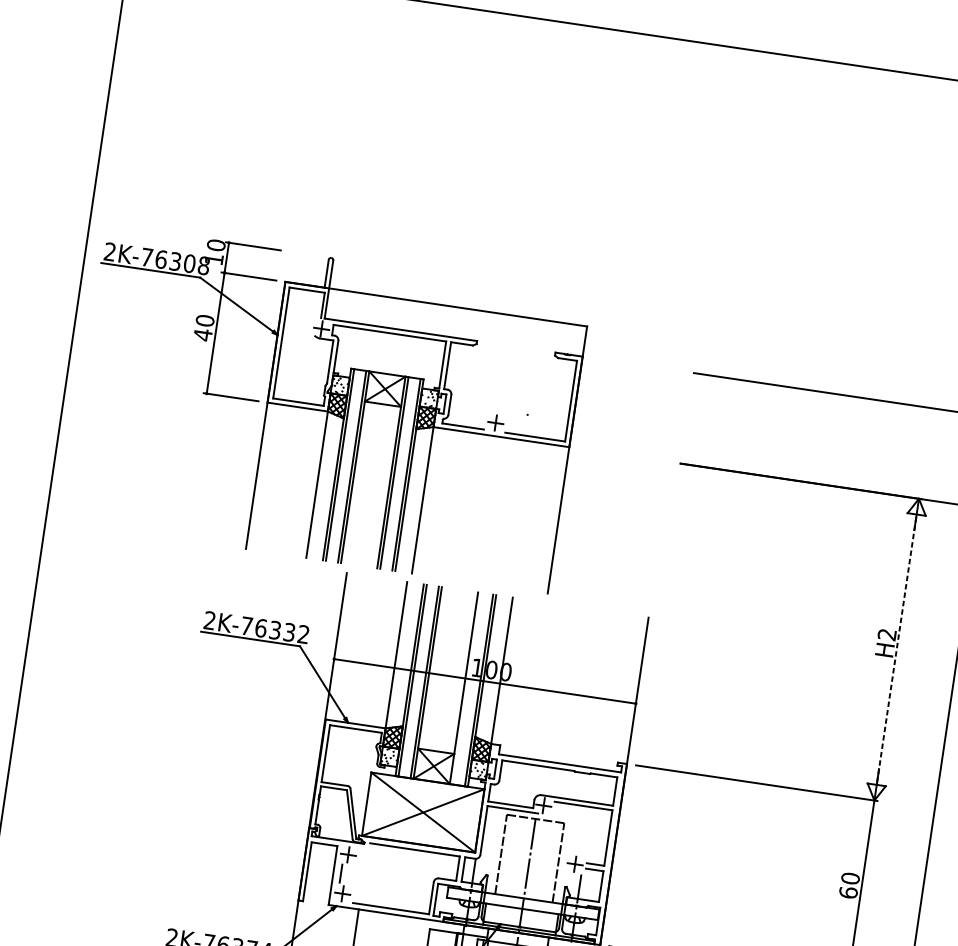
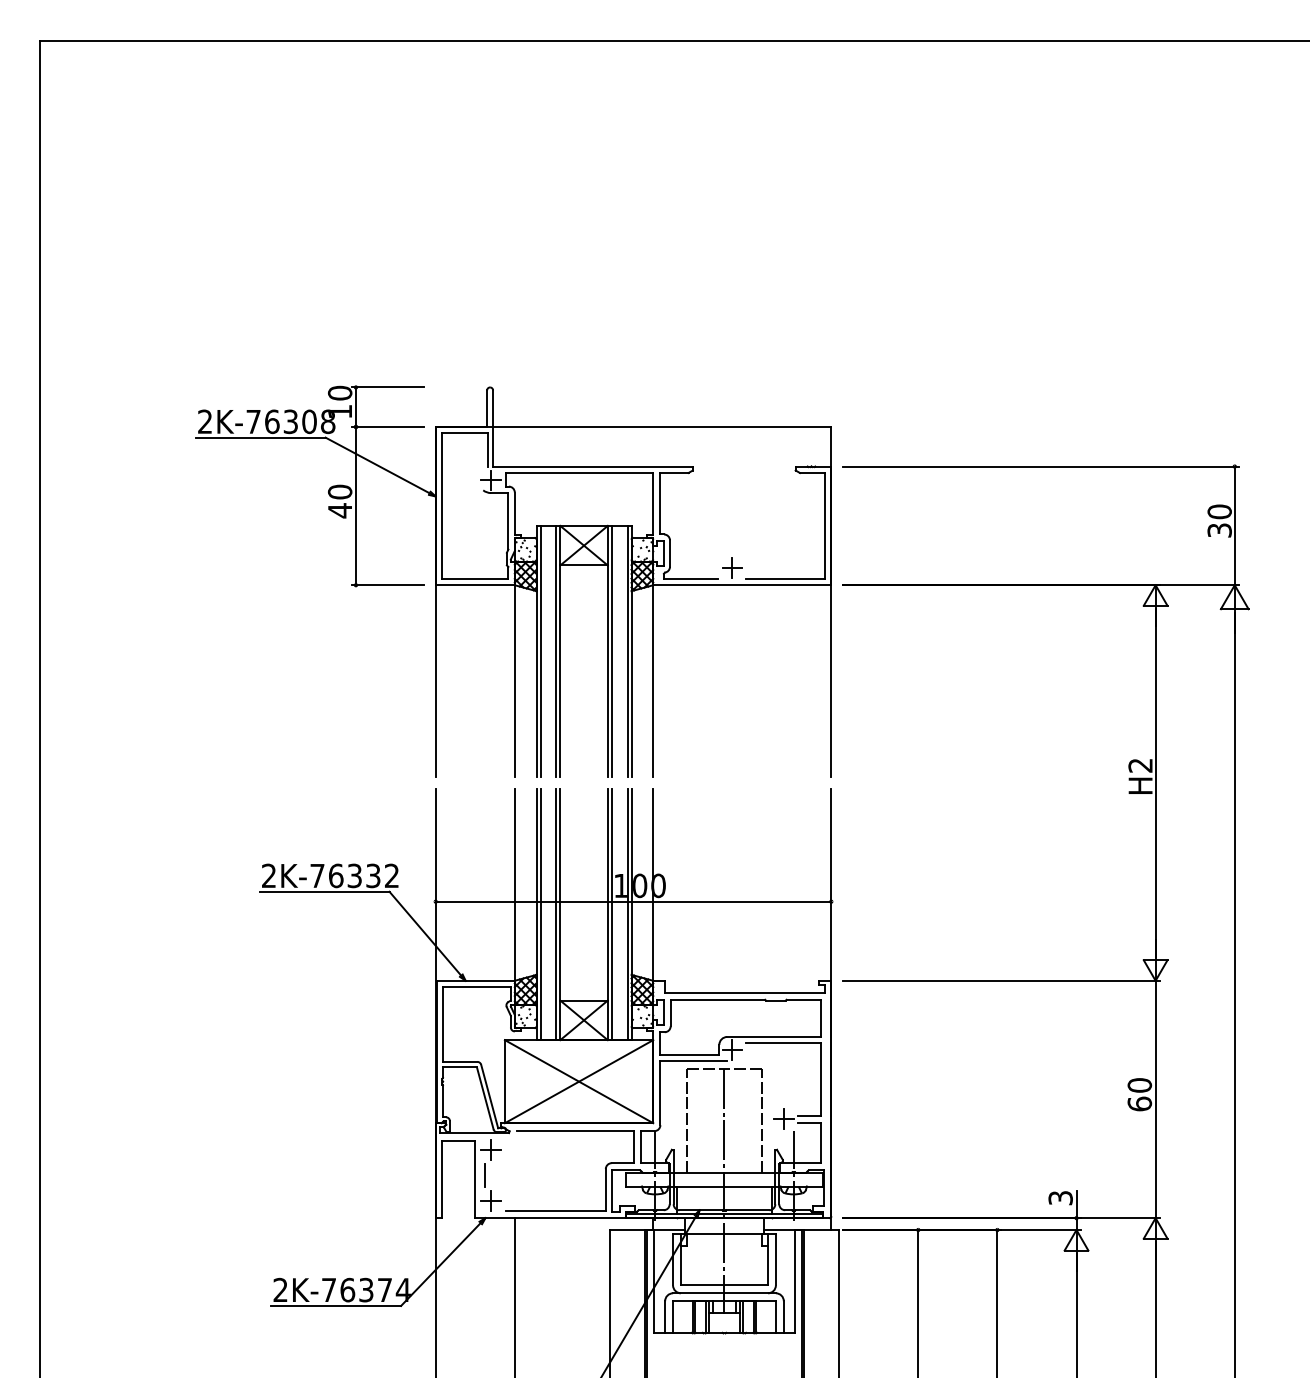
part: (327, 408) -> (513, 581), moved
line: (896, 649) -> (1155, 782), dashed -> solid
line: (466, 688) -> (611, 914), added

